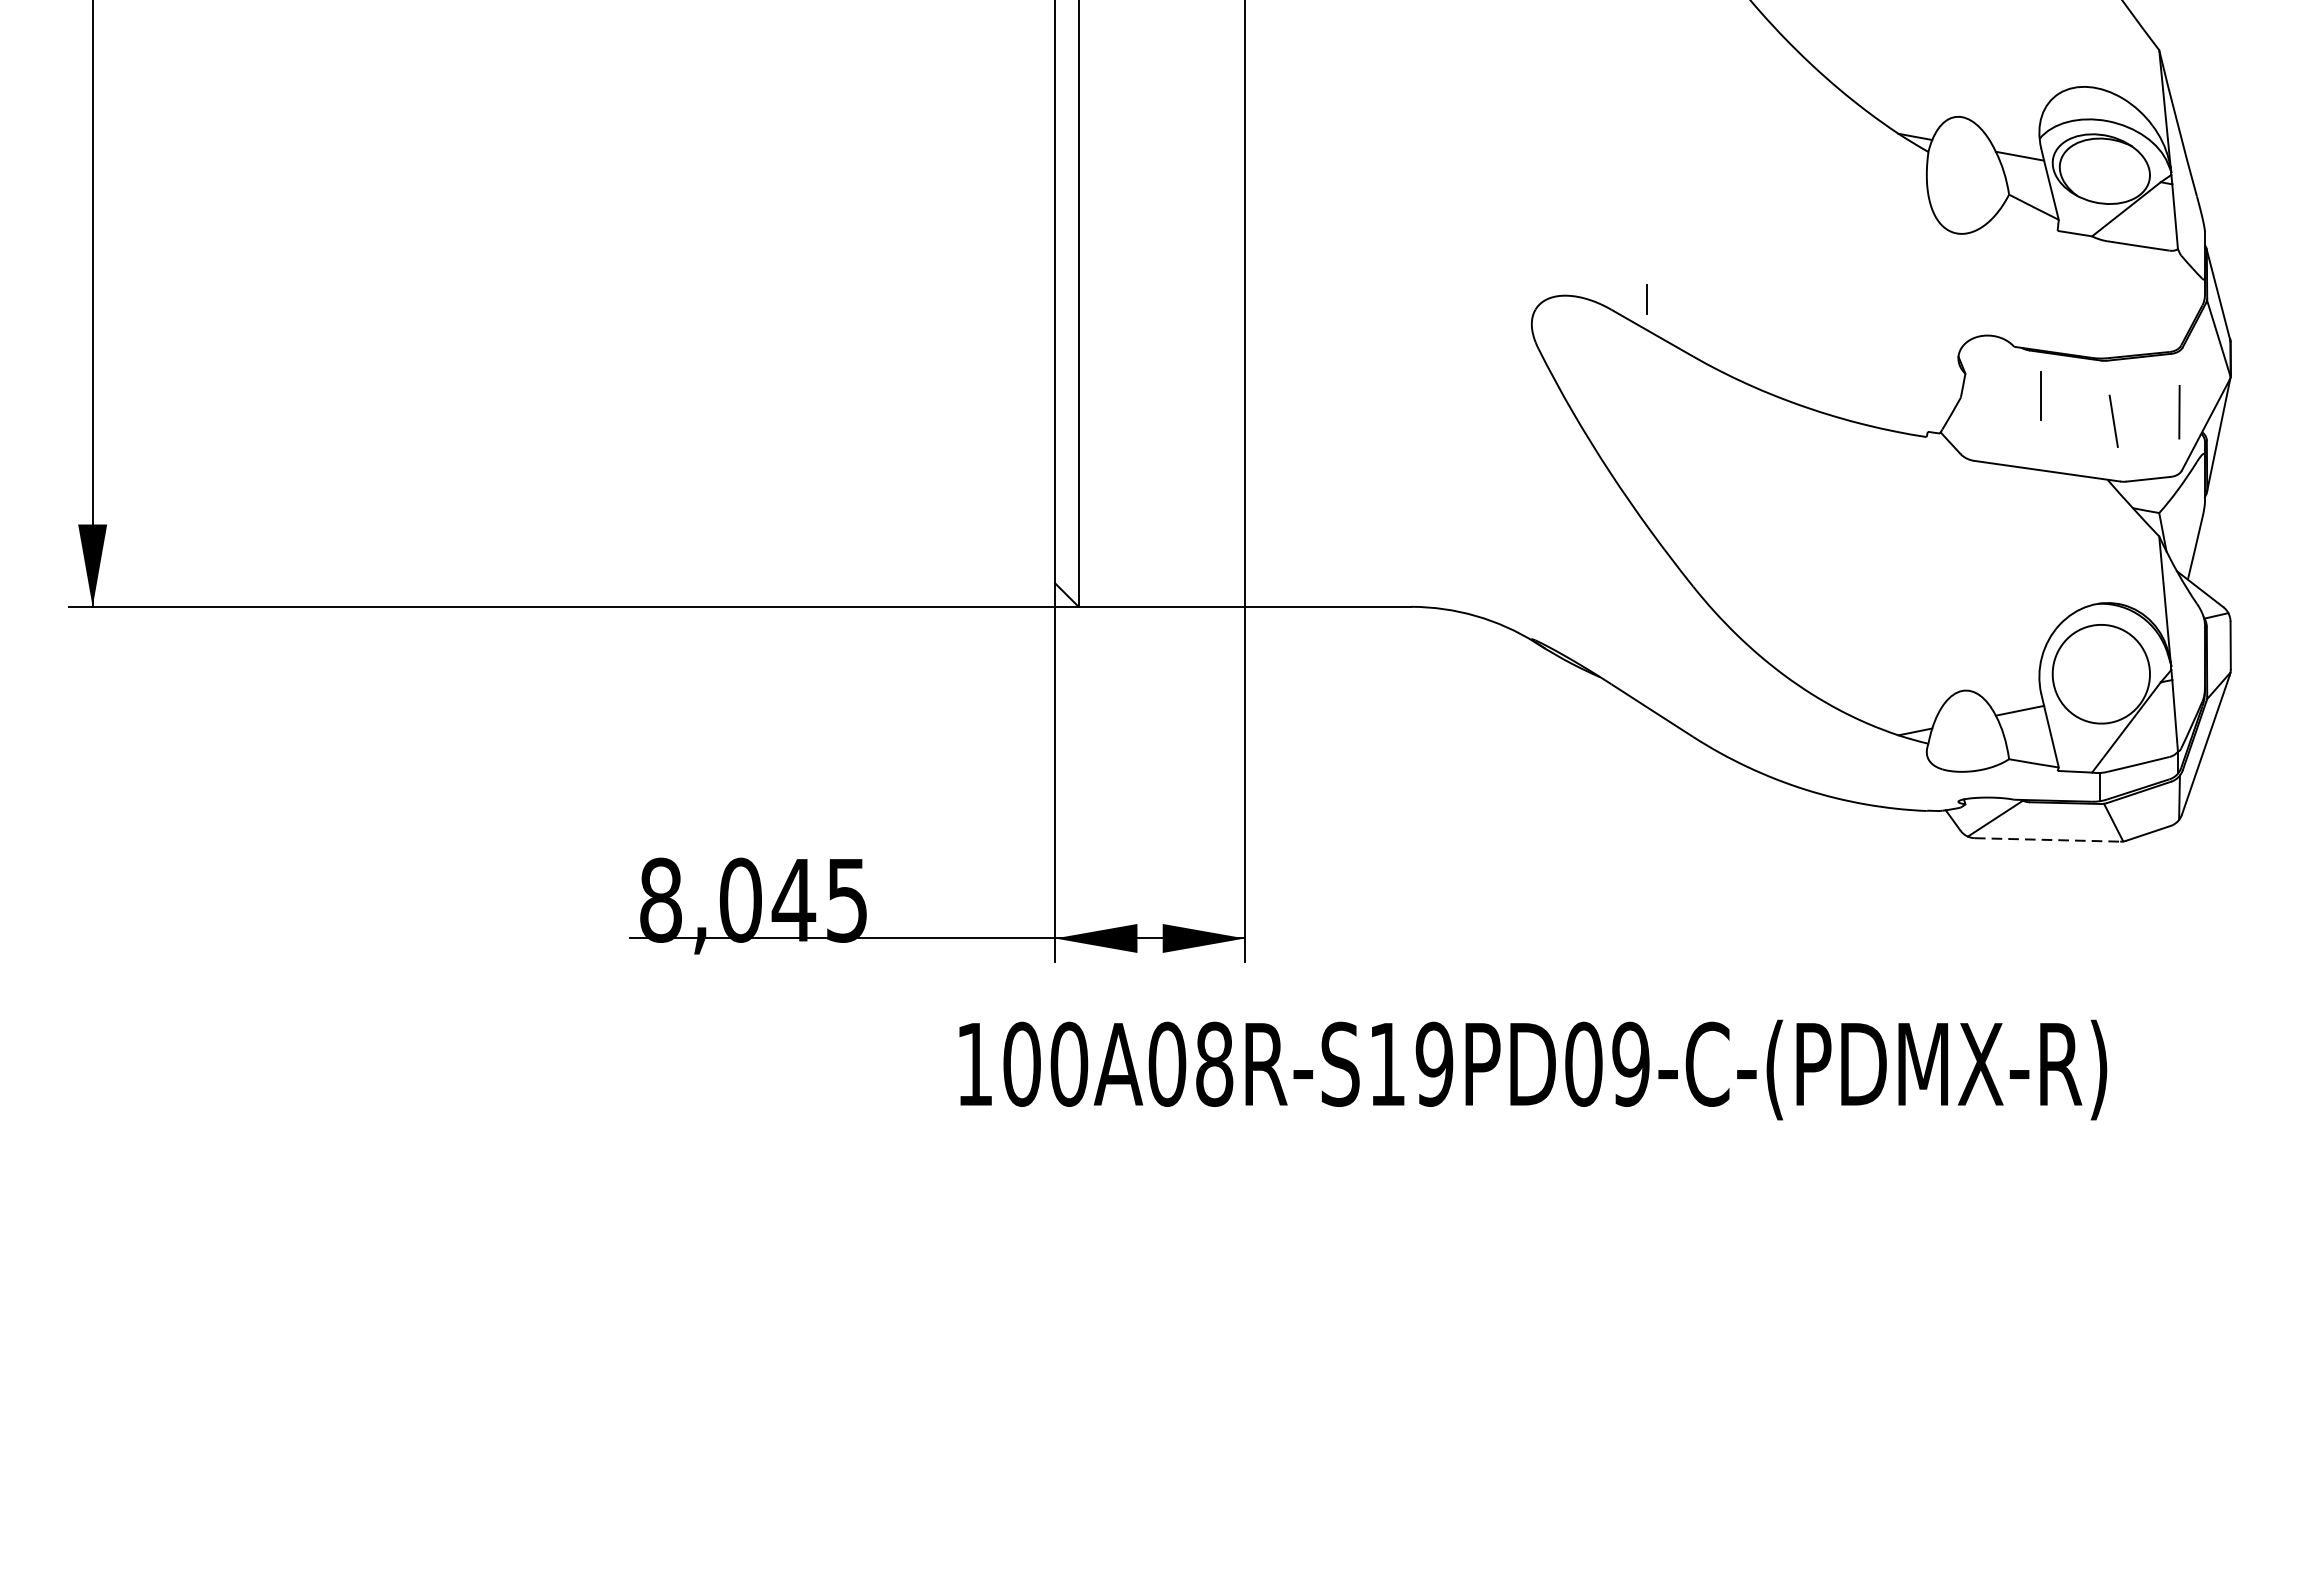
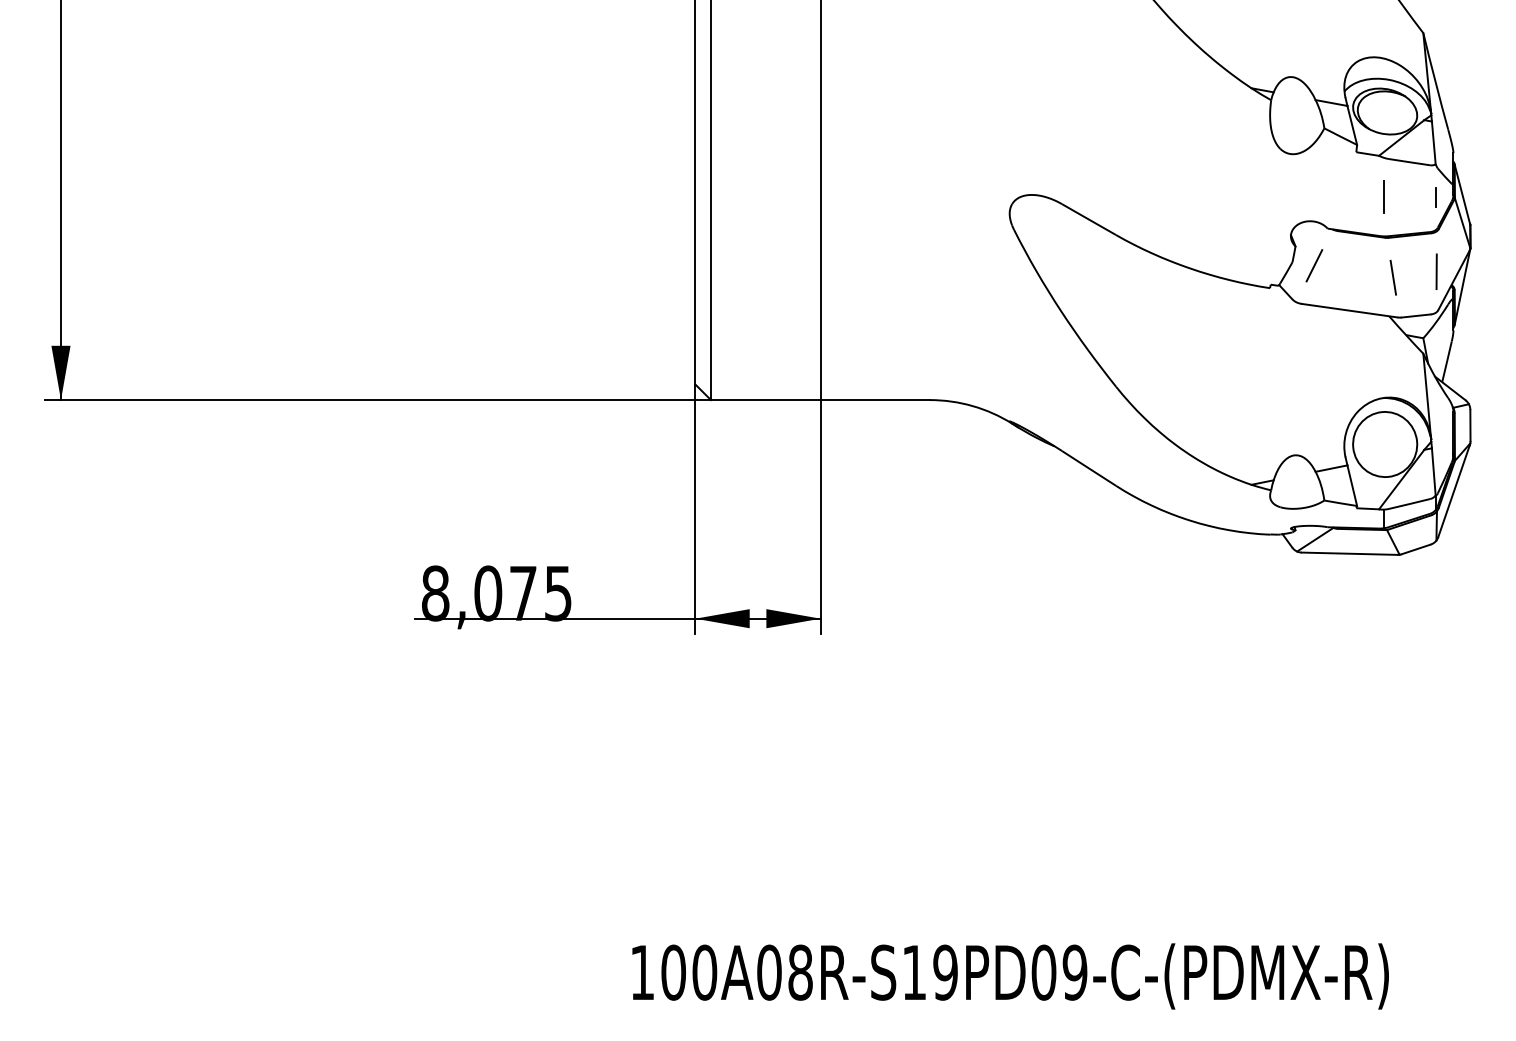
line: (1646, 299) -> (1435, 197), moved
line: (2039, 395) -> (1383, 196), moved
line: (1994, 402) -> (1314, 265), added
line: (2047, 839) -> (1349, 553), dashed -> solid
text: (792, 900) -> (522, 593), 8,045 -> 8,075
text: (1533, 1070) -> (1010, 976), moved

